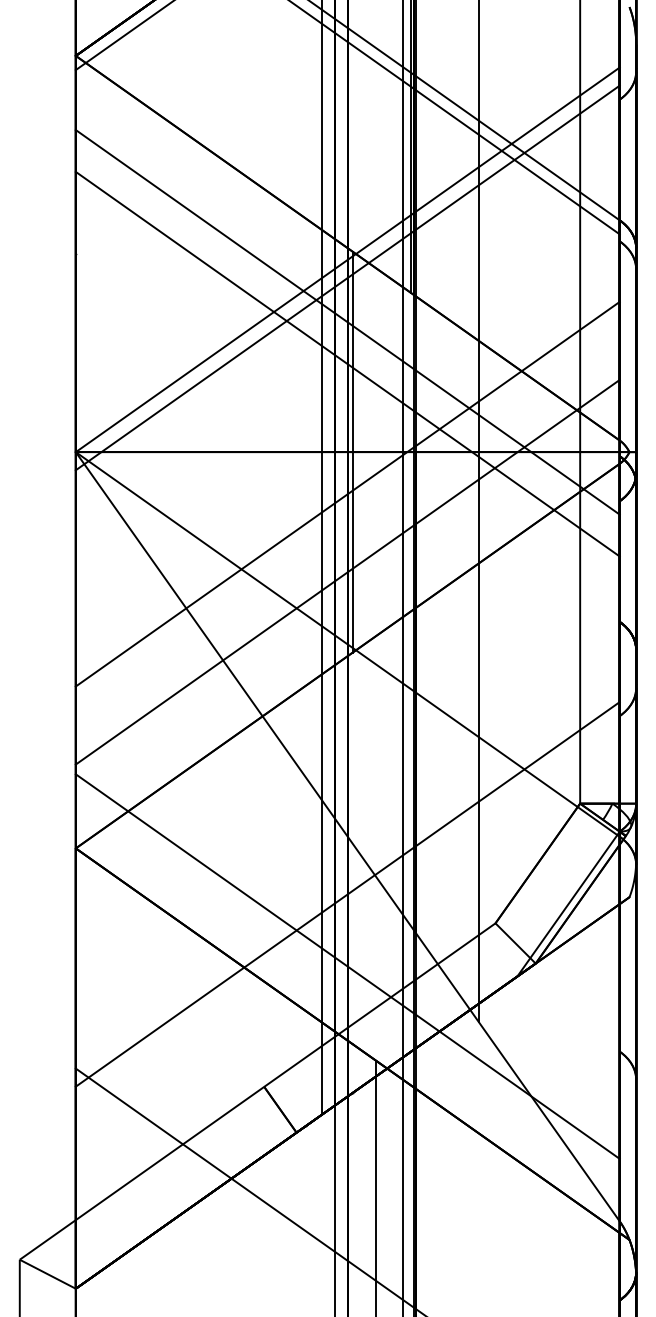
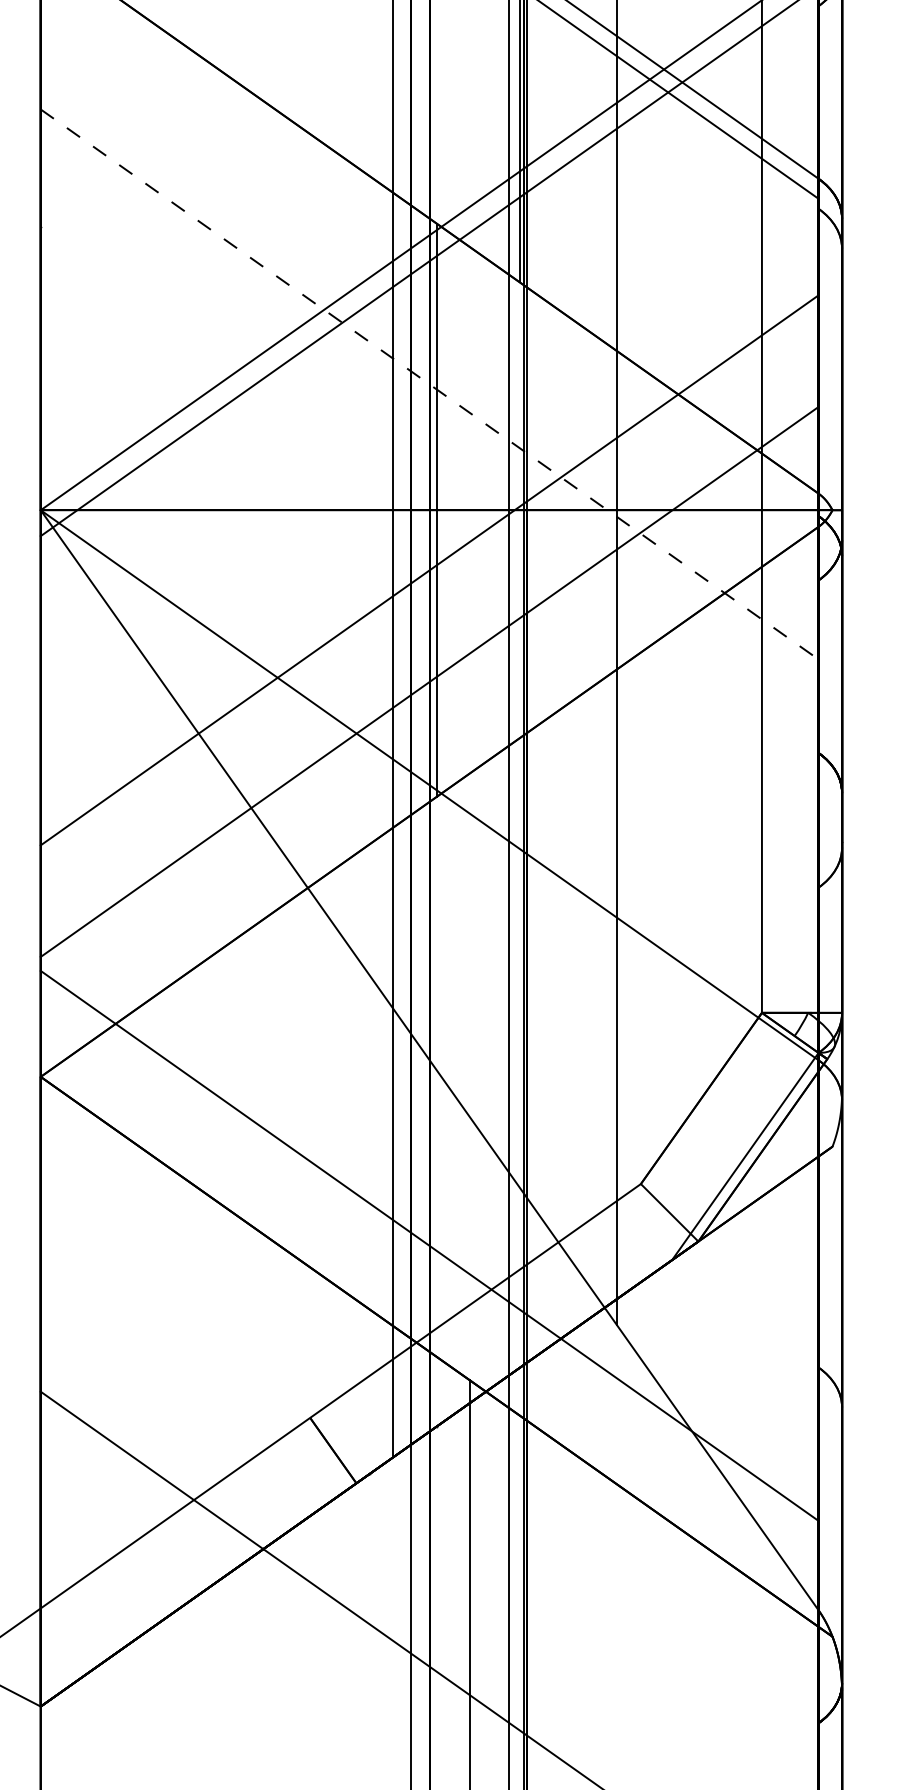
line: (347, 322) -> (429, 324), removed
line: (348, 364) -> (430, 384), solid -> dashed
line: (347, 894) -> (429, 1142), removed

